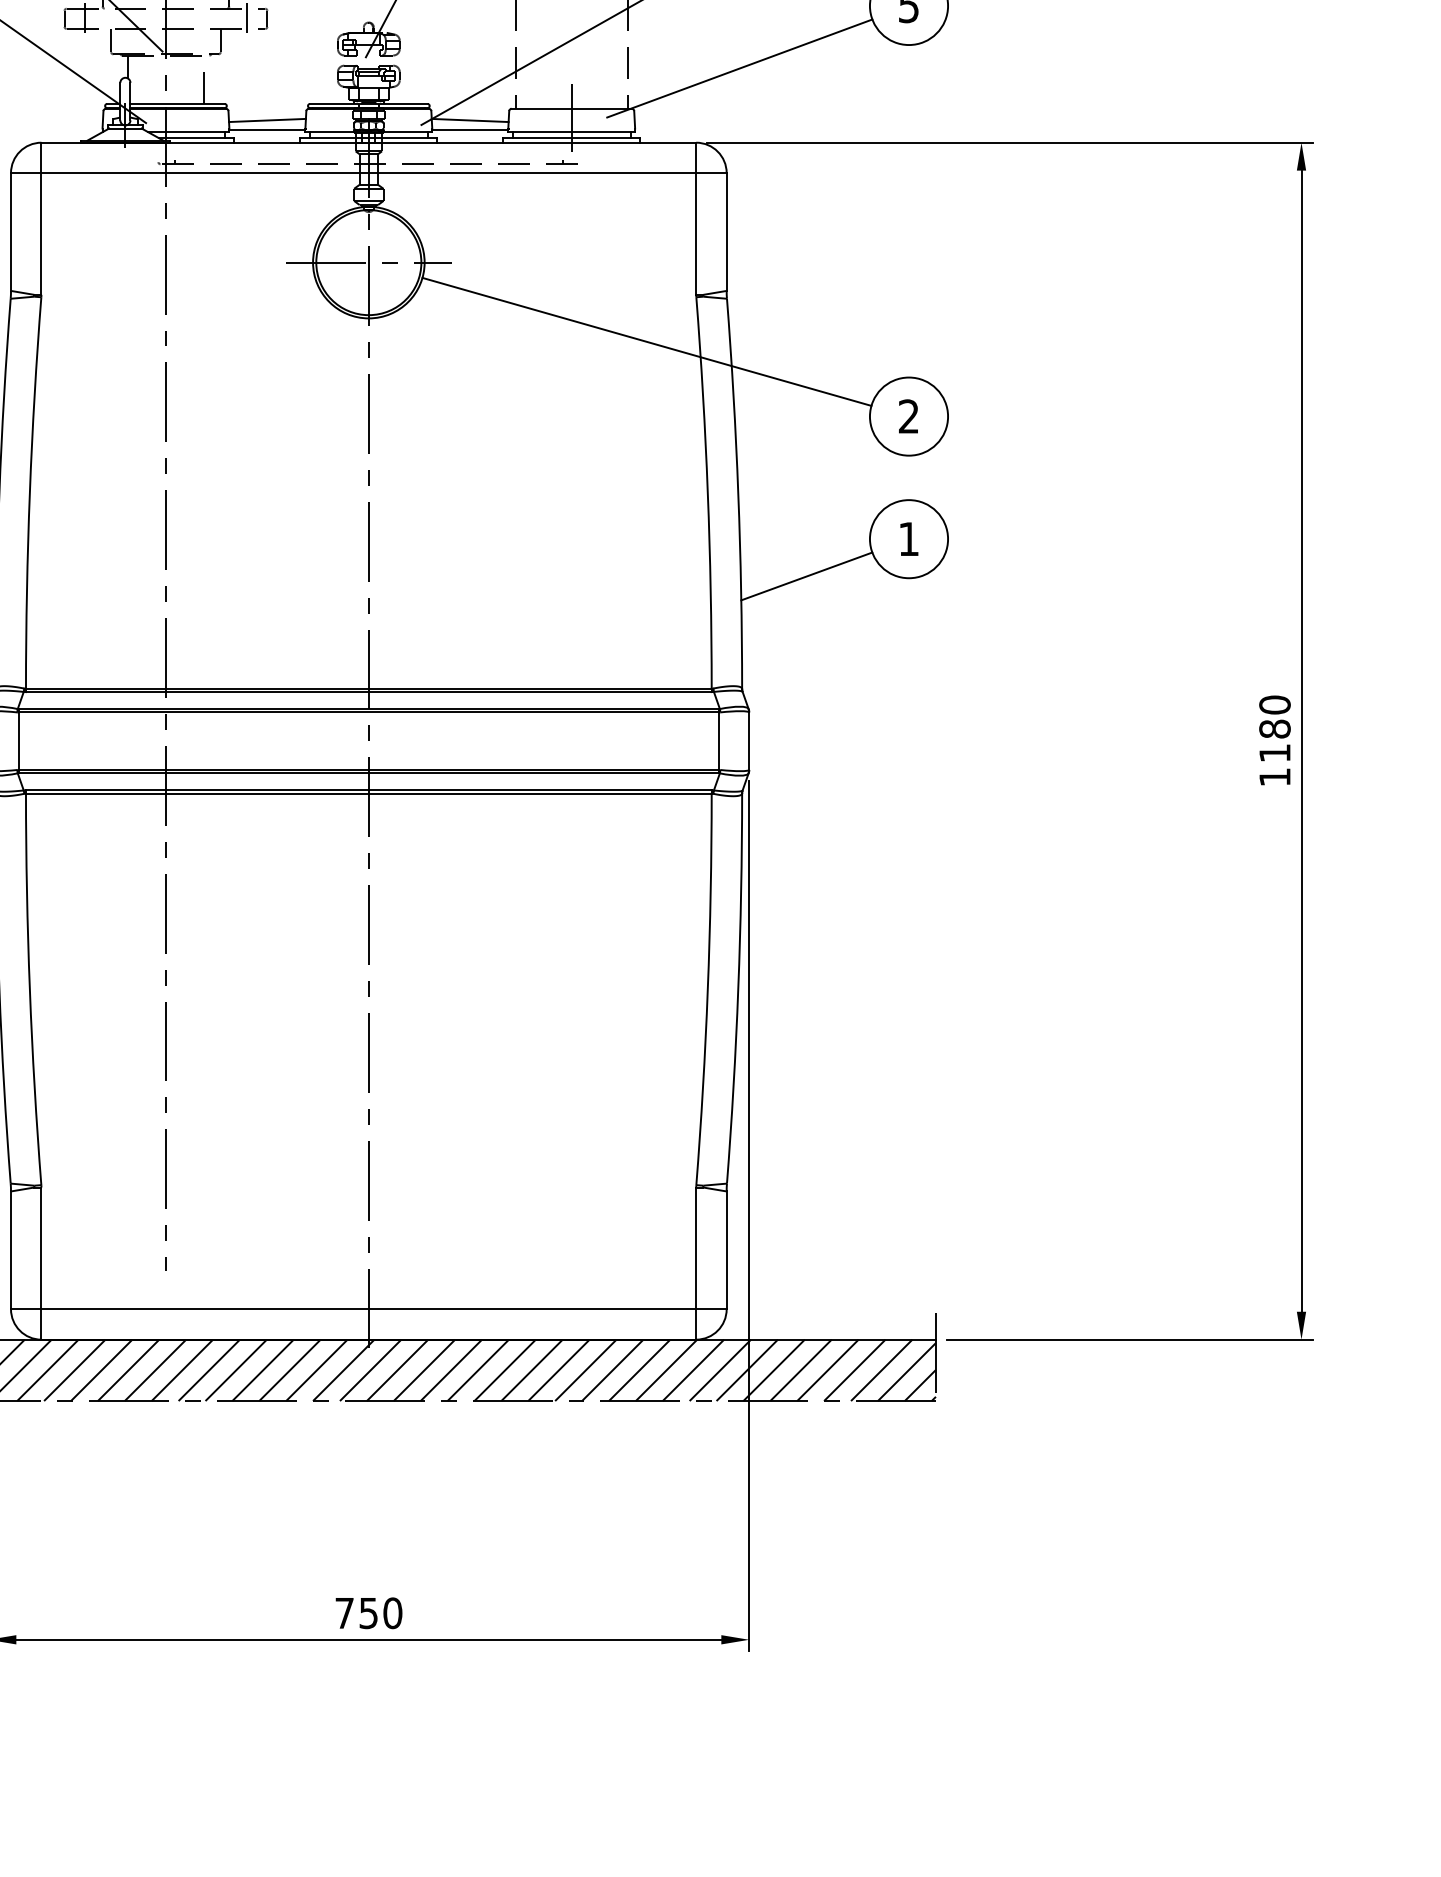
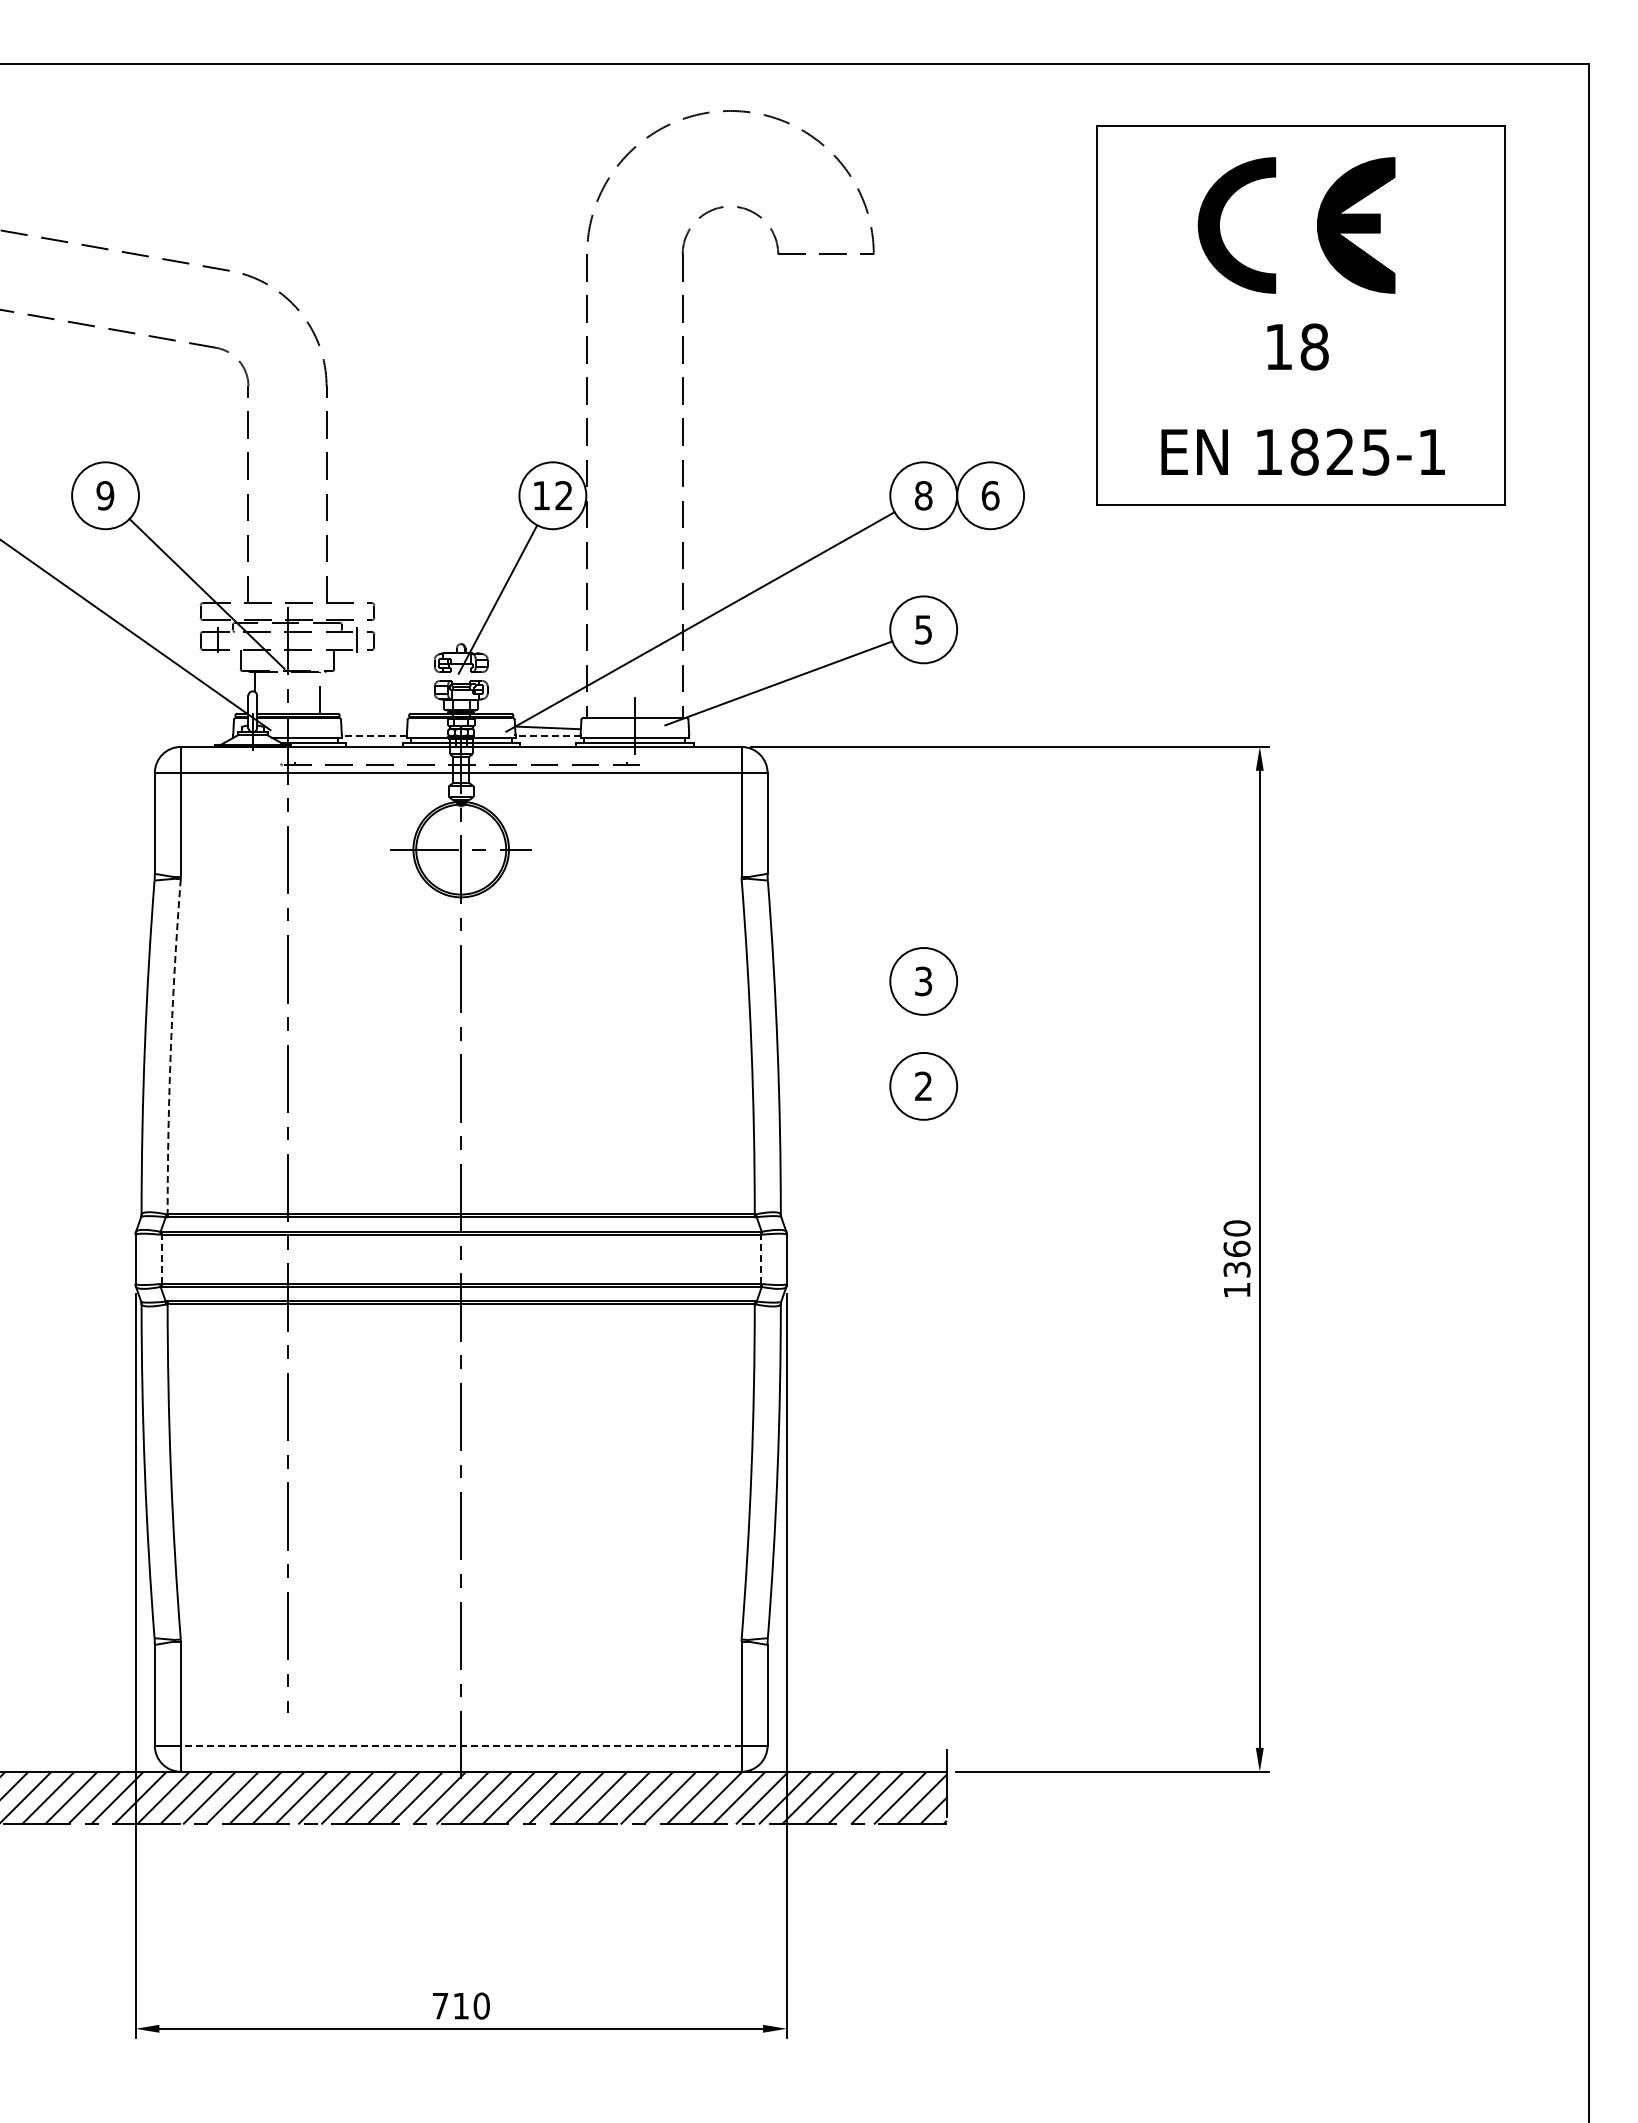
line: (267, 120) -> (374, 727), removed
line: (267, 129) -> (374, 735), solid -> dashed
line: (470, 129) -> (548, 735), solid -> dashed
line: (647, 341) -> (699, 917), removed
text: (908, 416) -> (923, 981), 2 -> 3
arc: (29, 492) -> (170, 1046), solid -> dashed
text: (908, 538) -> (923, 1085), 1 -> 2
line: (807, 575) -> (836, 1117), removed
text: (1274, 740) -> (1236, 1258), 1180 -> 1360
line: (18, 741) -> (161, 1259), solid -> dashed
line: (718, 741) -> (760, 1259), solid -> dashed
line: (368, 1308) -> (460, 1745), solid -> dashed
text: (368, 1613) -> (460, 2006), 750 -> 710

